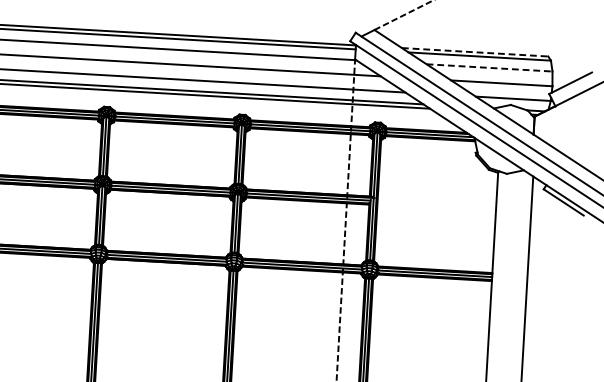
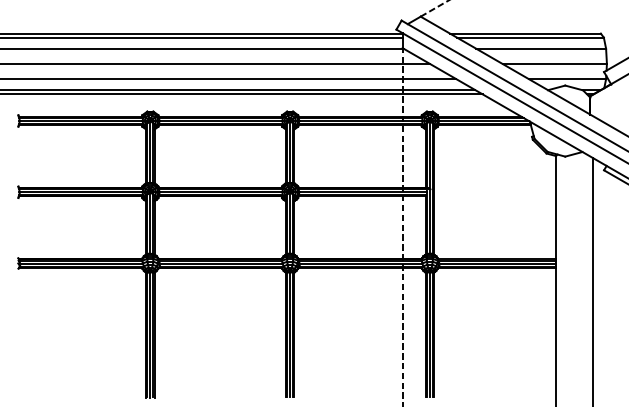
line: (475, 52) -> (525, 33), dashed -> solid
line: (489, 67) -> (541, 48), dashed -> solid

